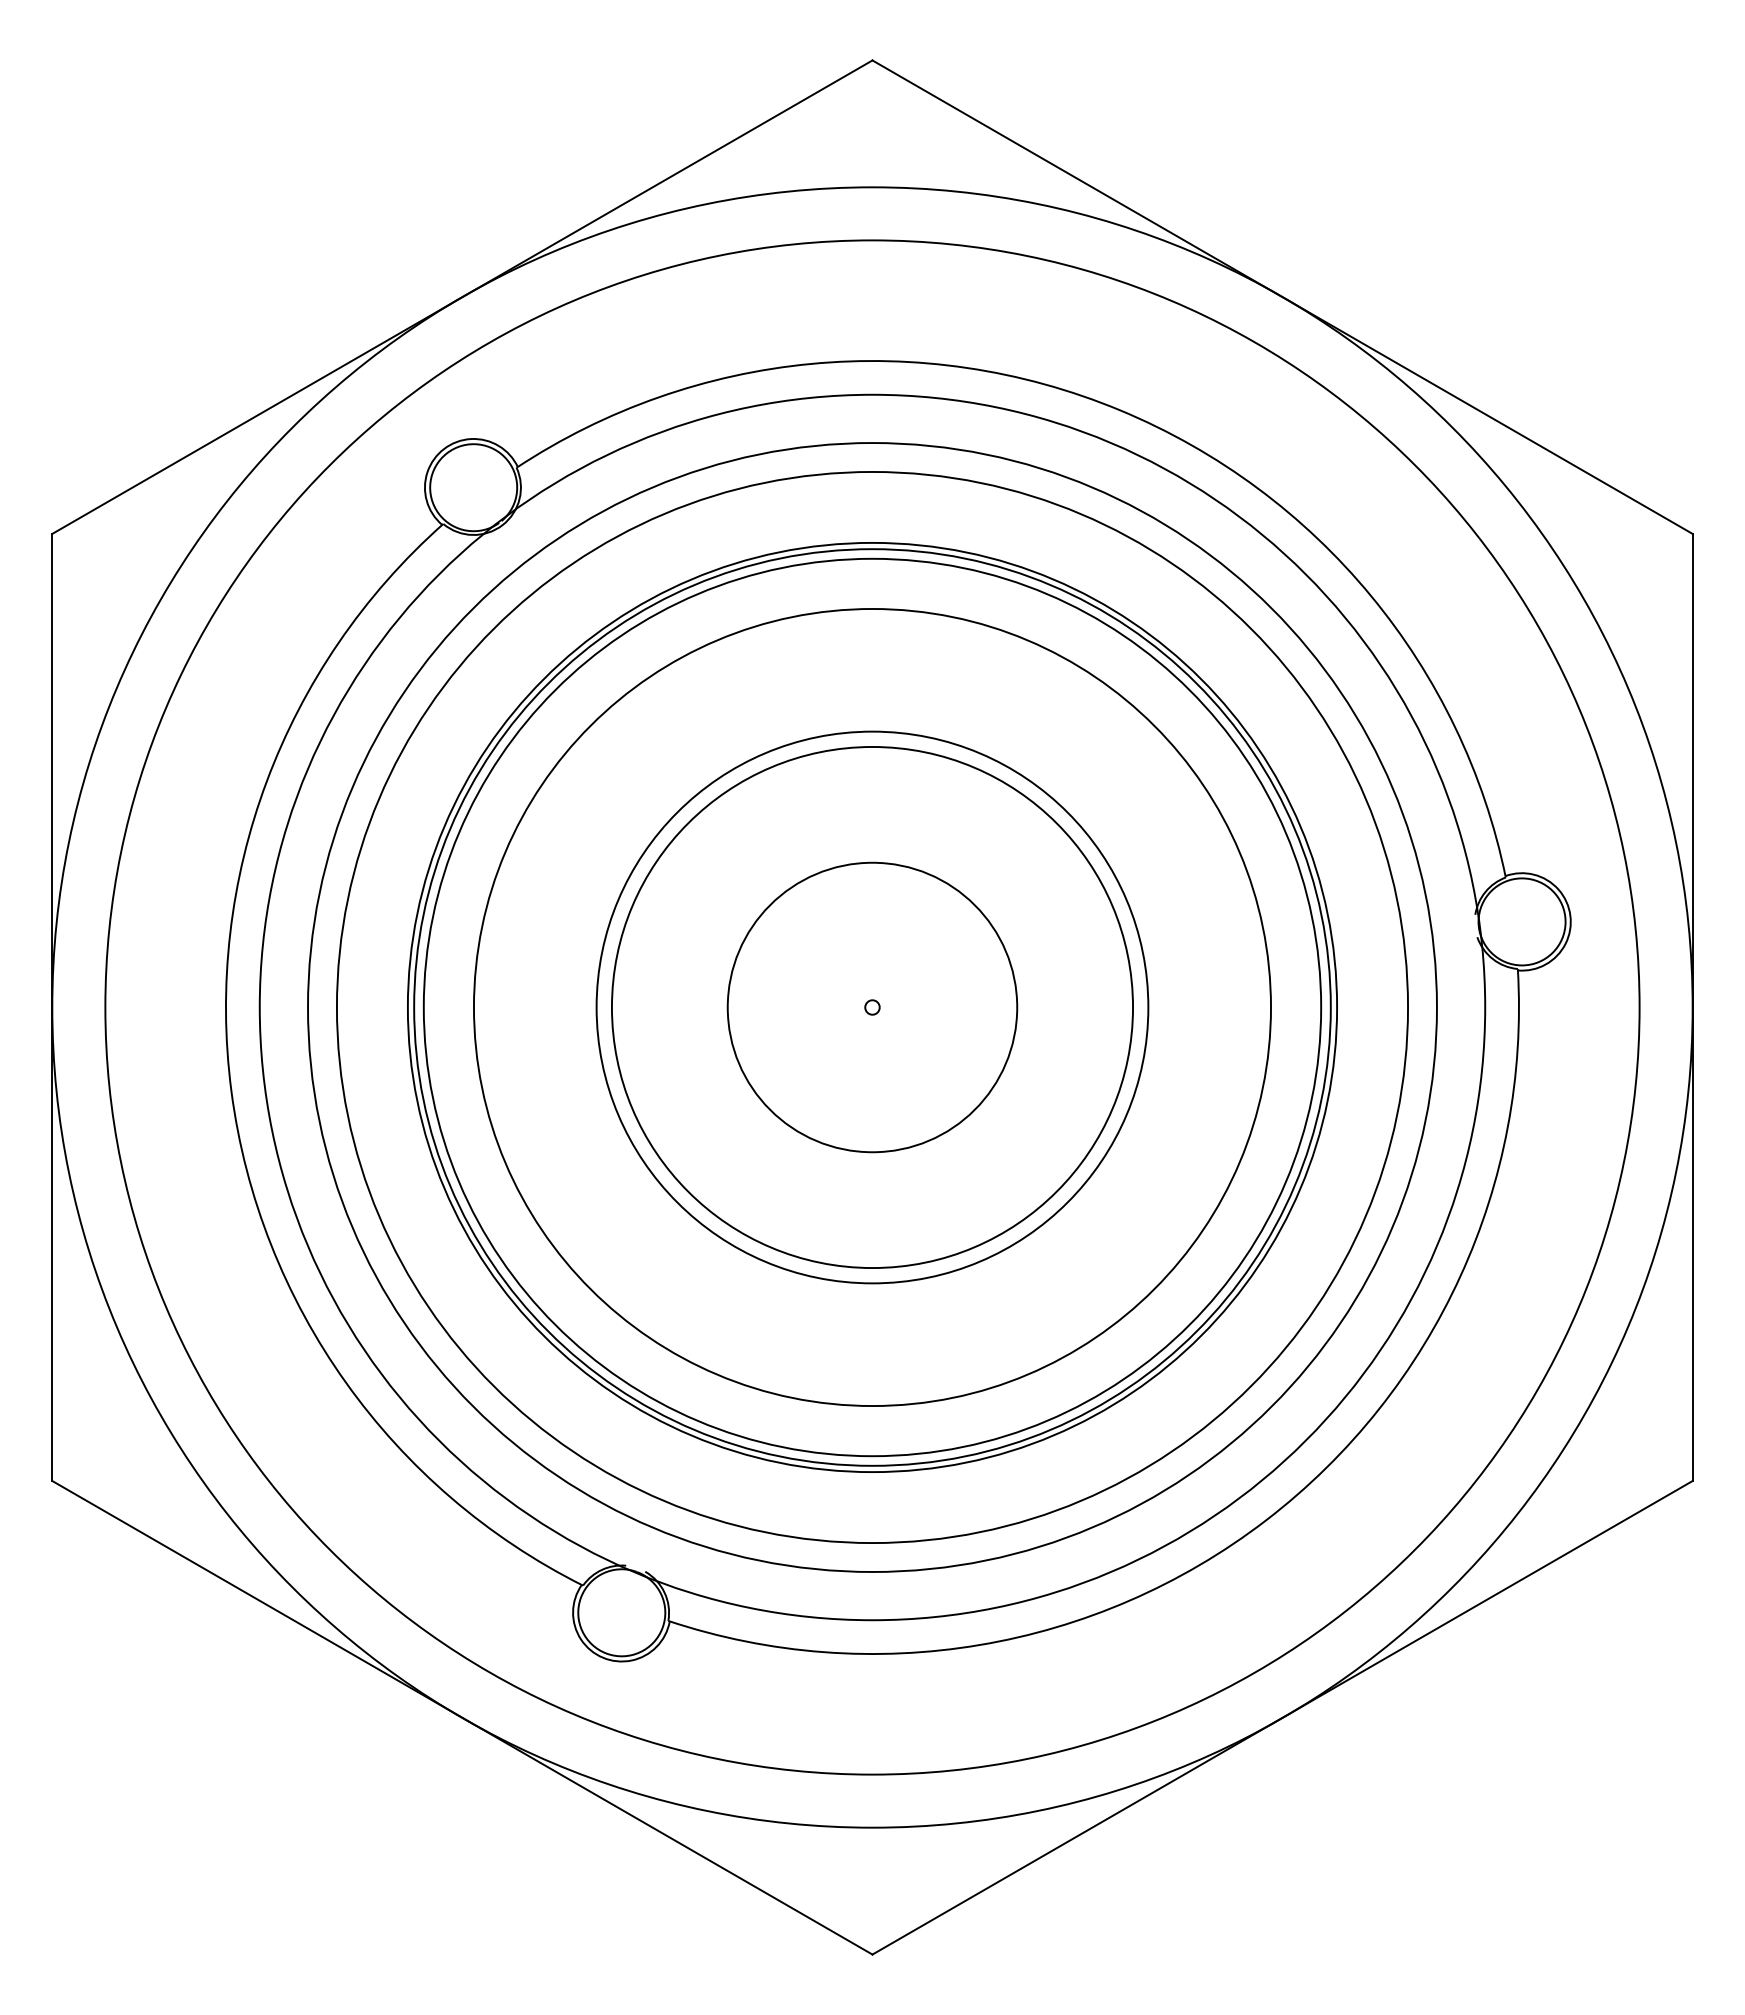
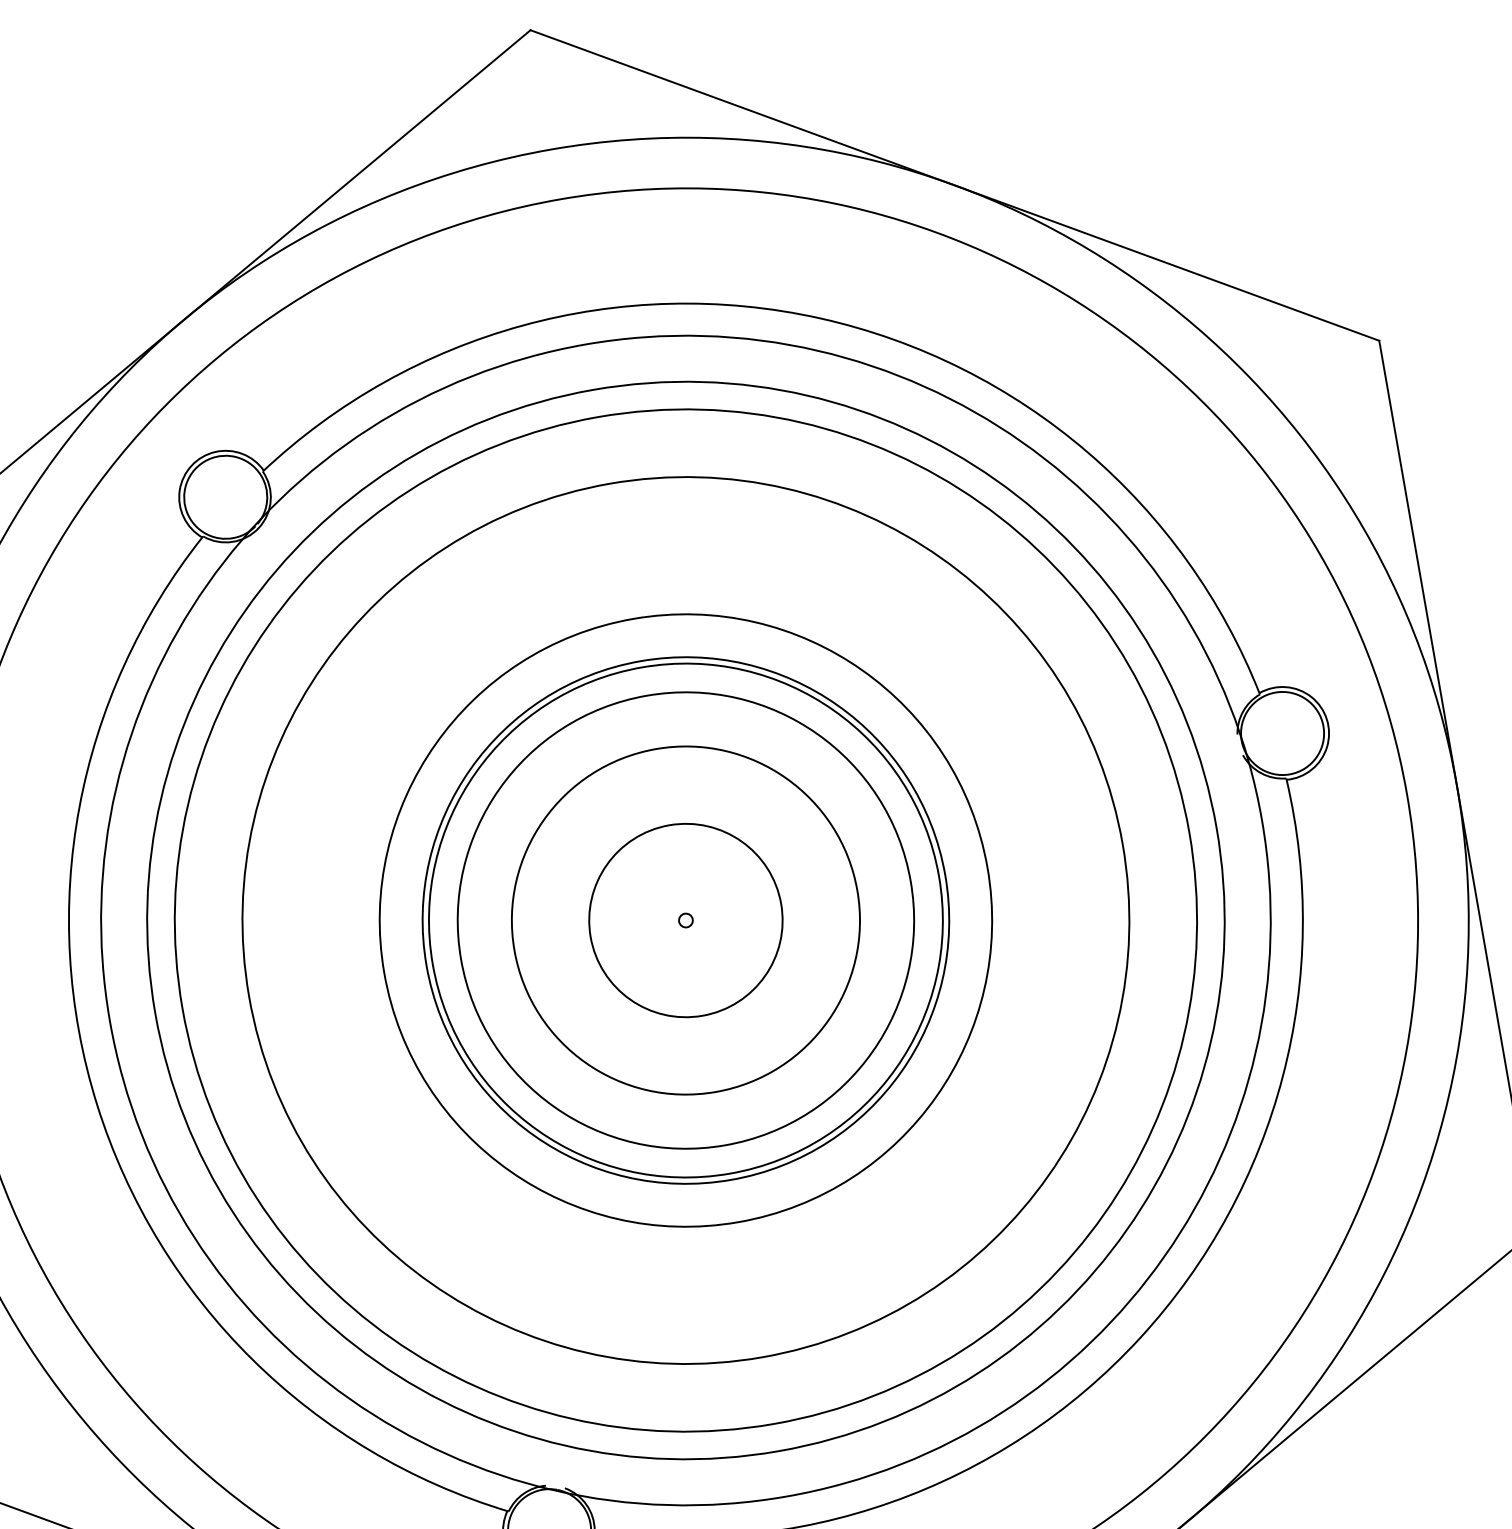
circle: (872, 1007) -> (685, 920), size x0.6
circle: (872, 1007) -> (685, 920), size x0.6
circle: (872, 1007) -> (685, 920), size x0.7
circle: (872, 1007) -> (685, 920), size x0.7
circle: (872, 1007) -> (685, 920), size x0.7

